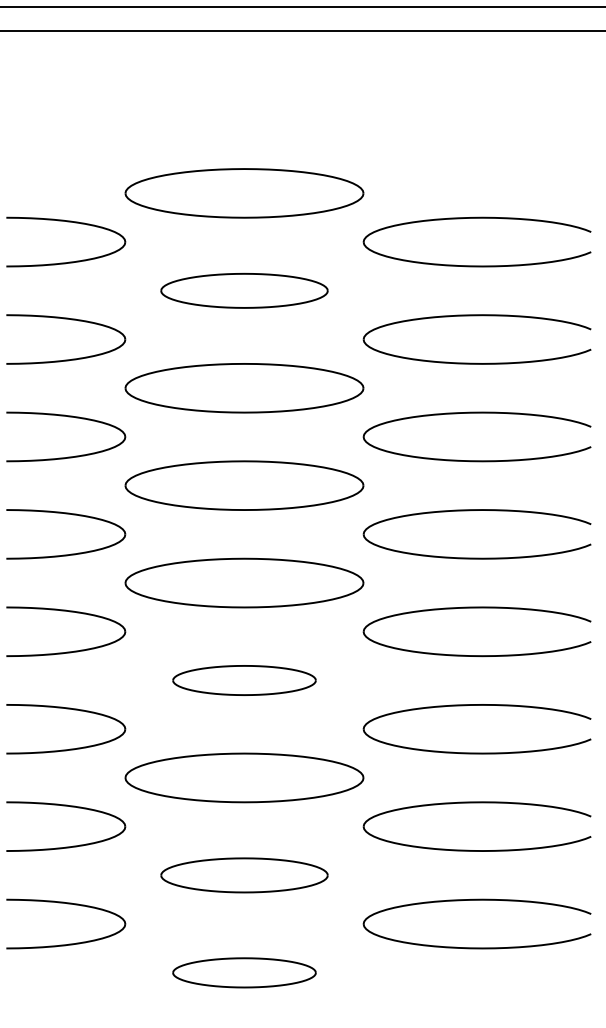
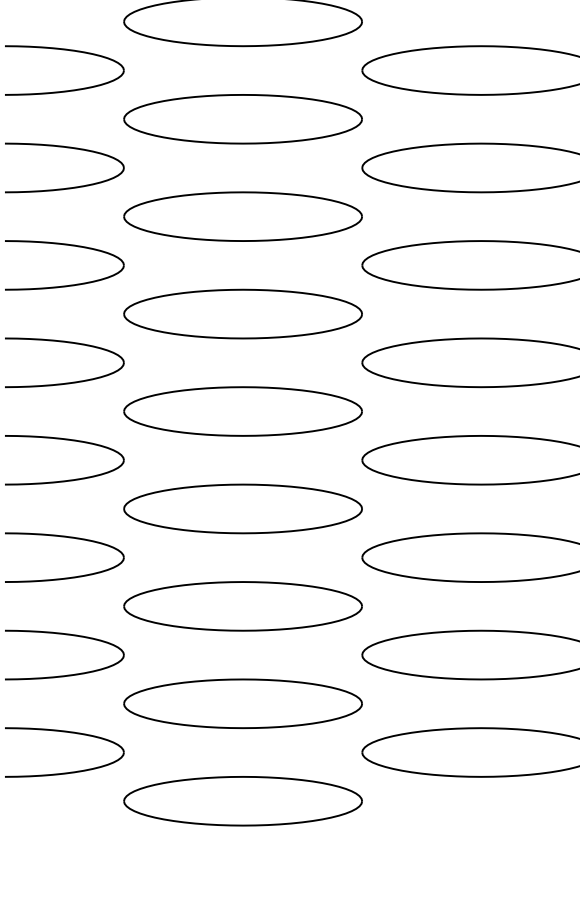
part: (244, 290) -> (243, 118), size x1.43
part: (244, 680) -> (243, 508), size x1.67
part: (244, 875) -> (243, 703), size x1.43
part: (244, 972) -> (243, 800), size x1.67

